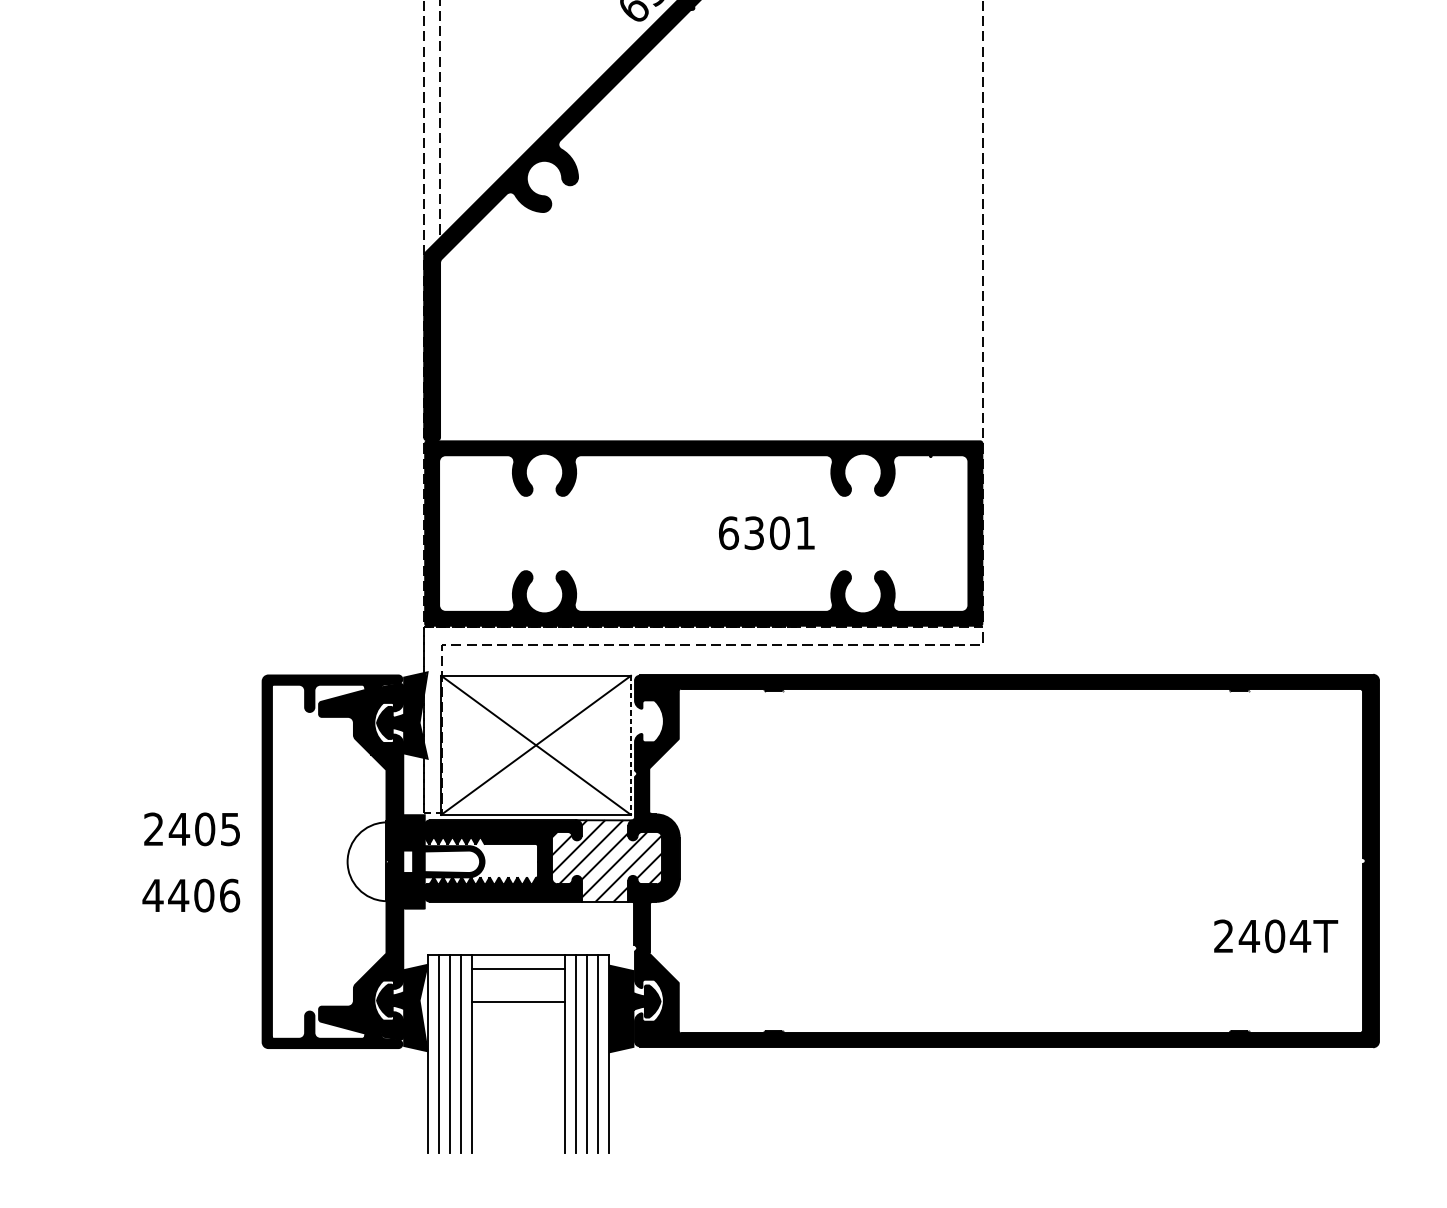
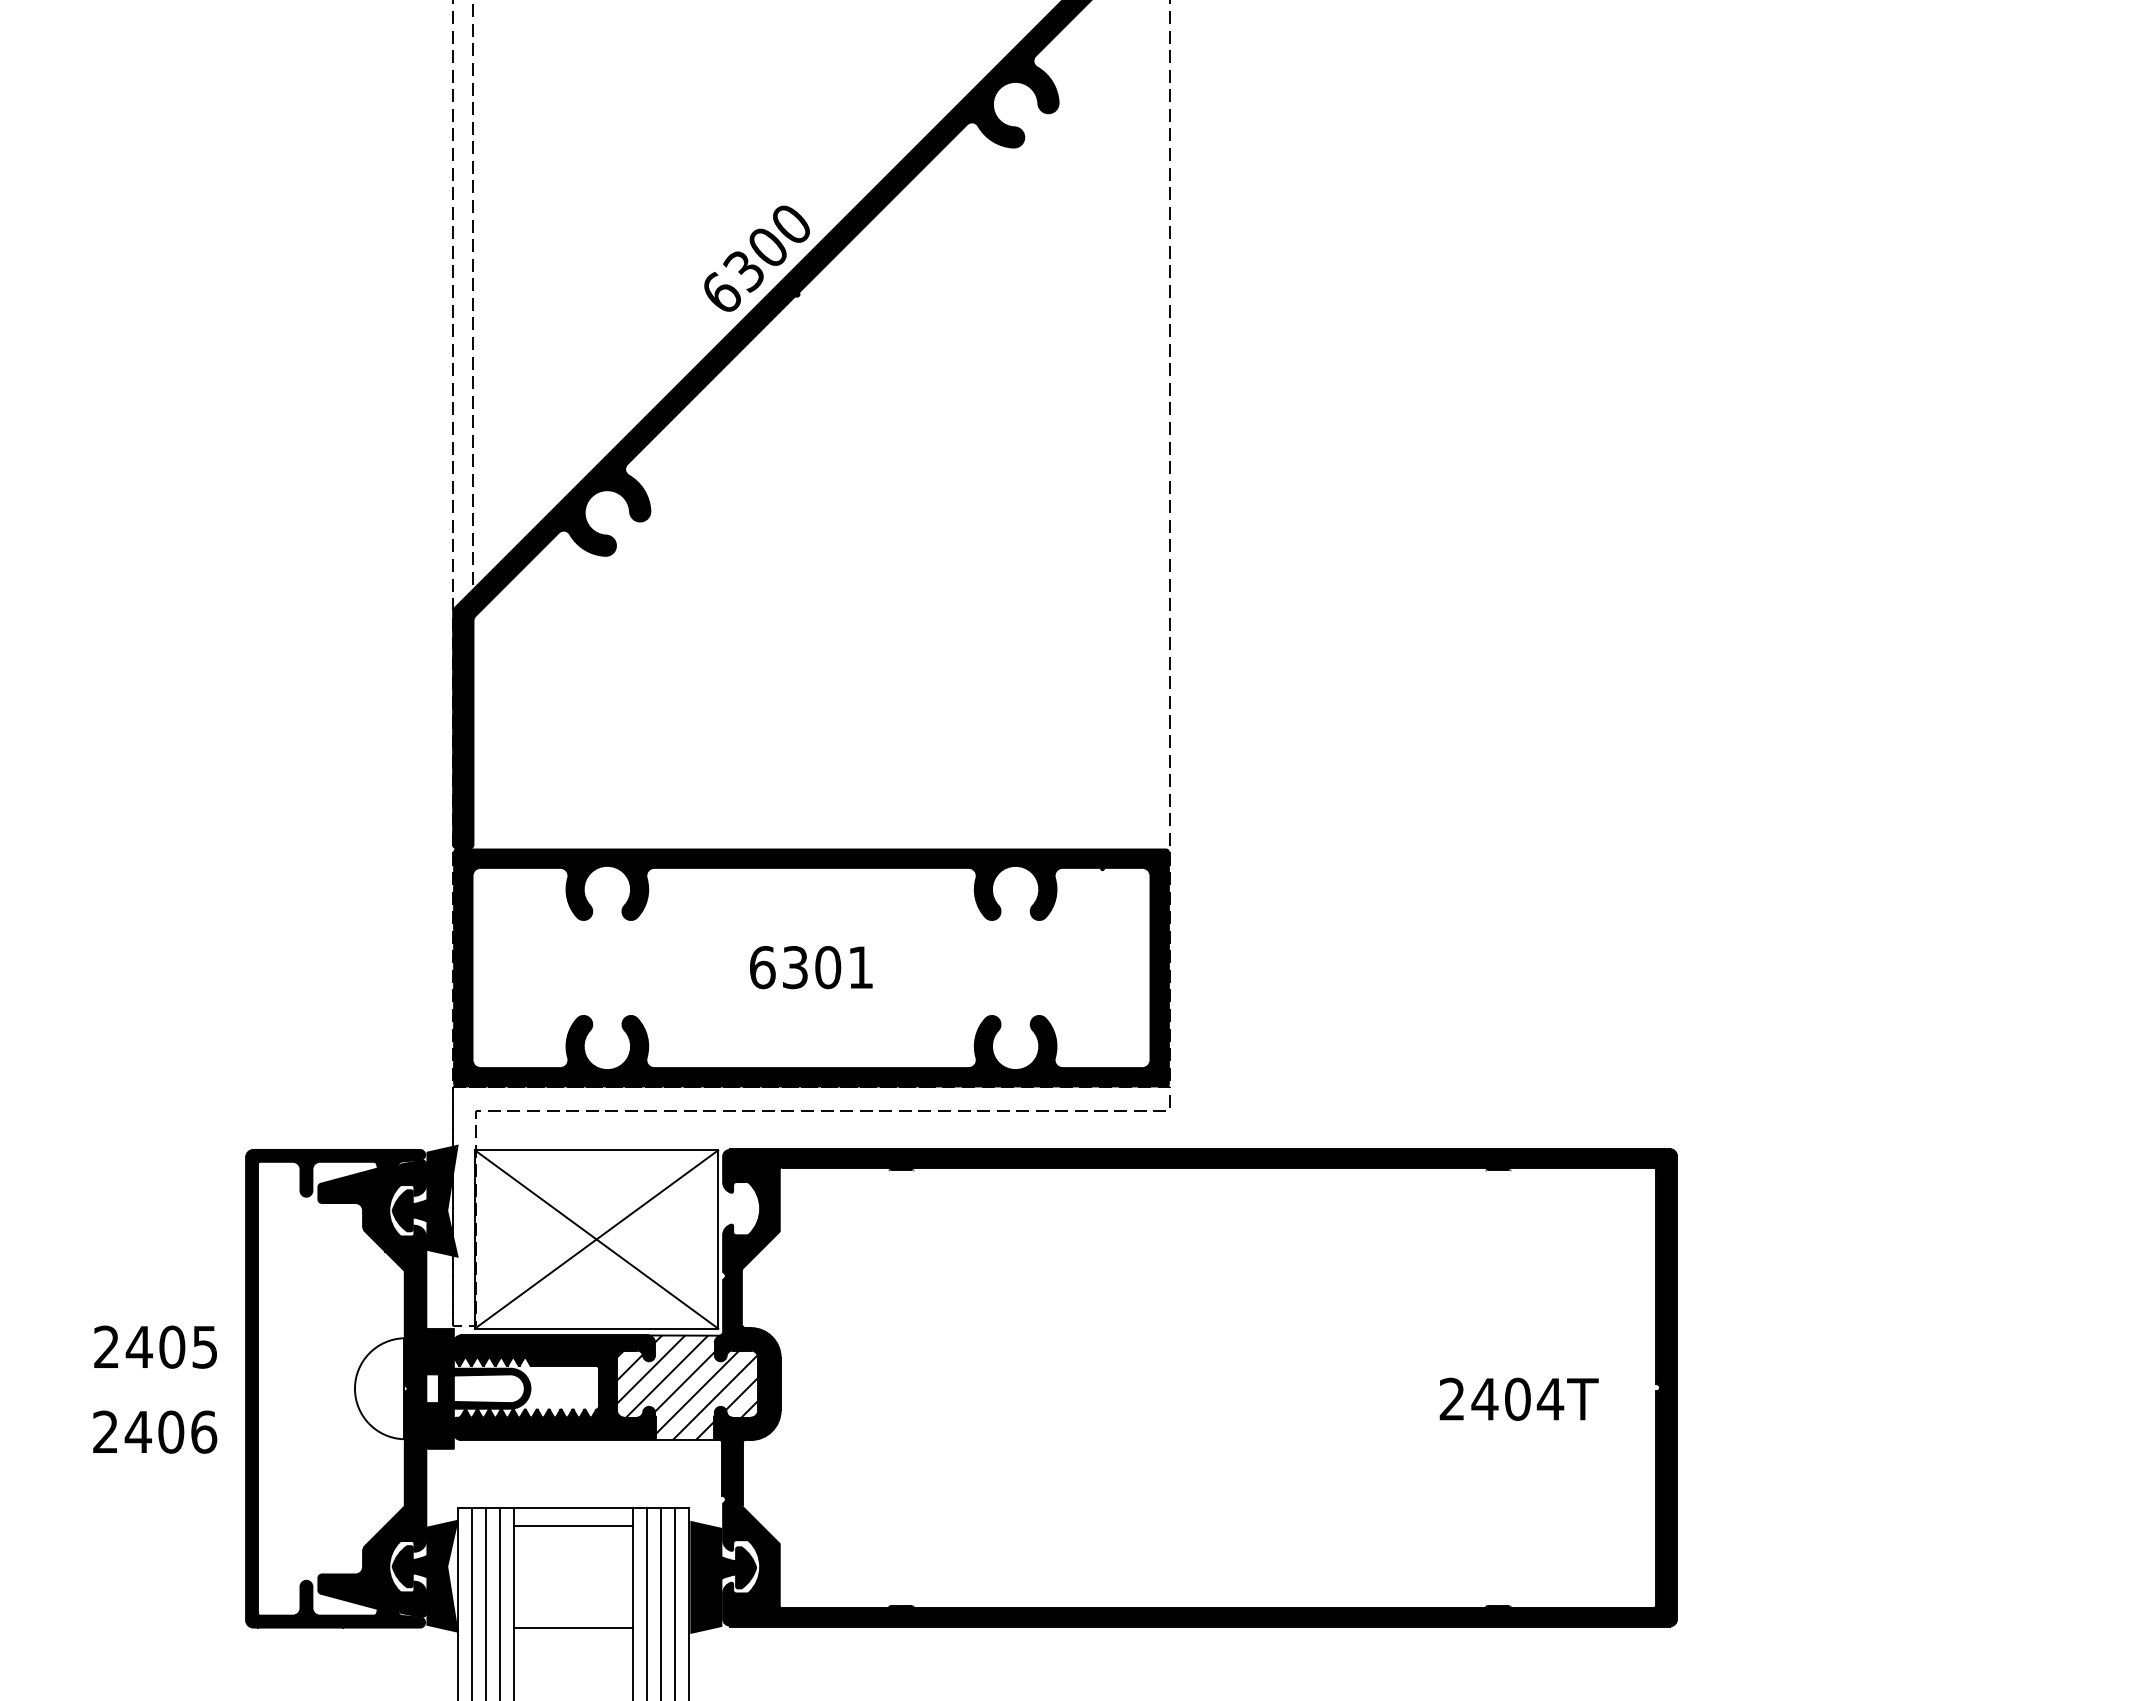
text: (766, 533) -> (811, 967), moved
line: (631, 745) -> (718, 1239), dashed -> solid
text: (152, 895) -> (105, 1431), 4406 -> 2406
text: (1275, 935) -> (1518, 1398), moved
line: (518, 1002) -> (573, 1627), moved

